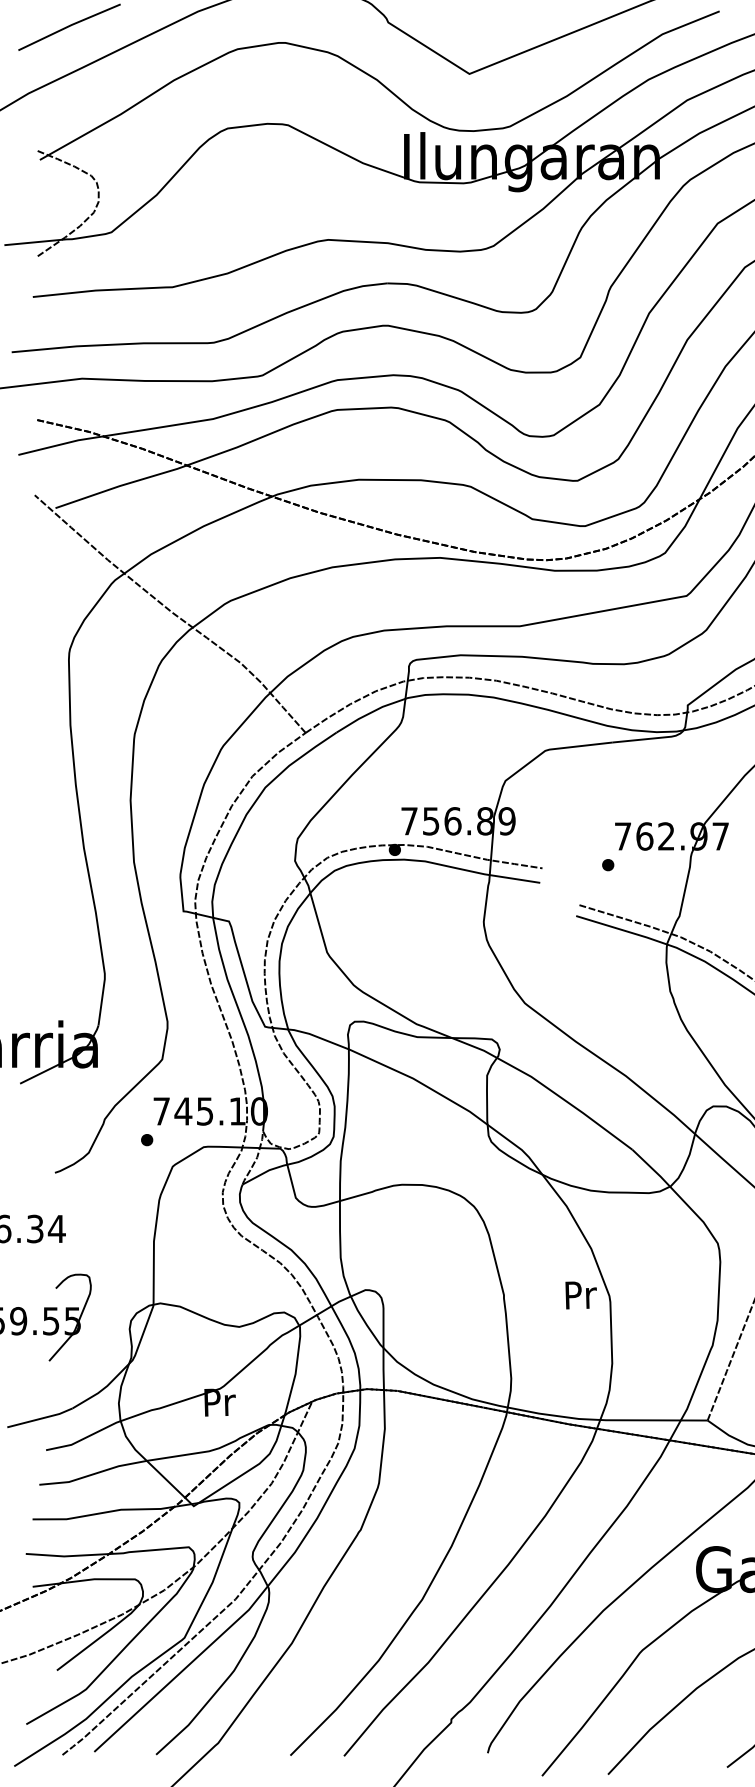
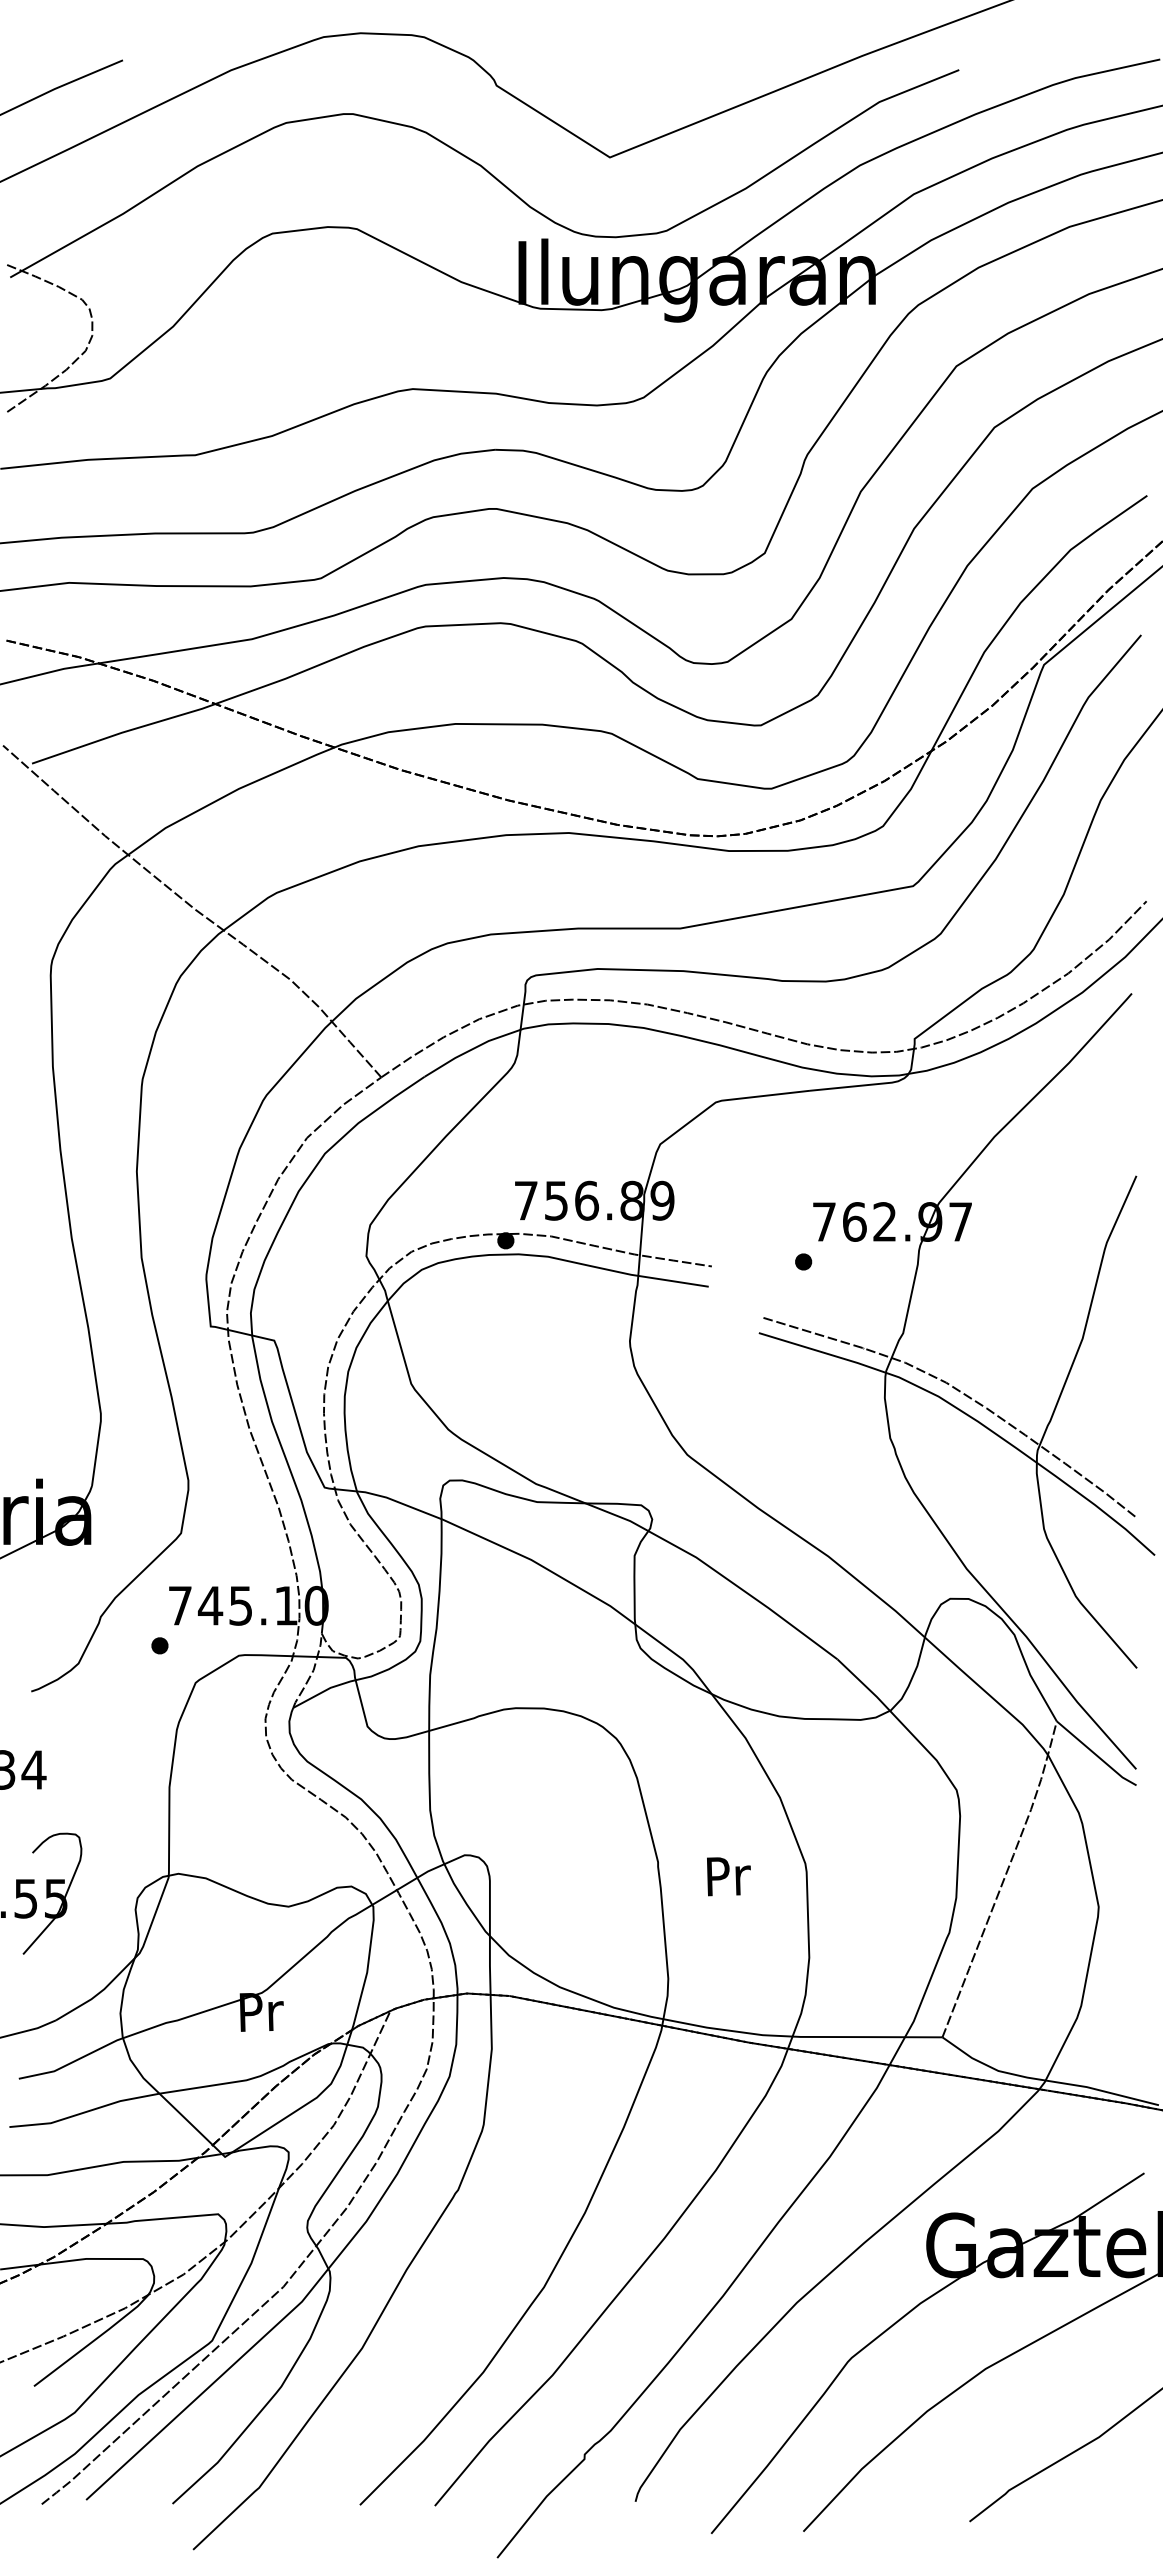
text: (580, 1295) -> (728, 1876), moved

